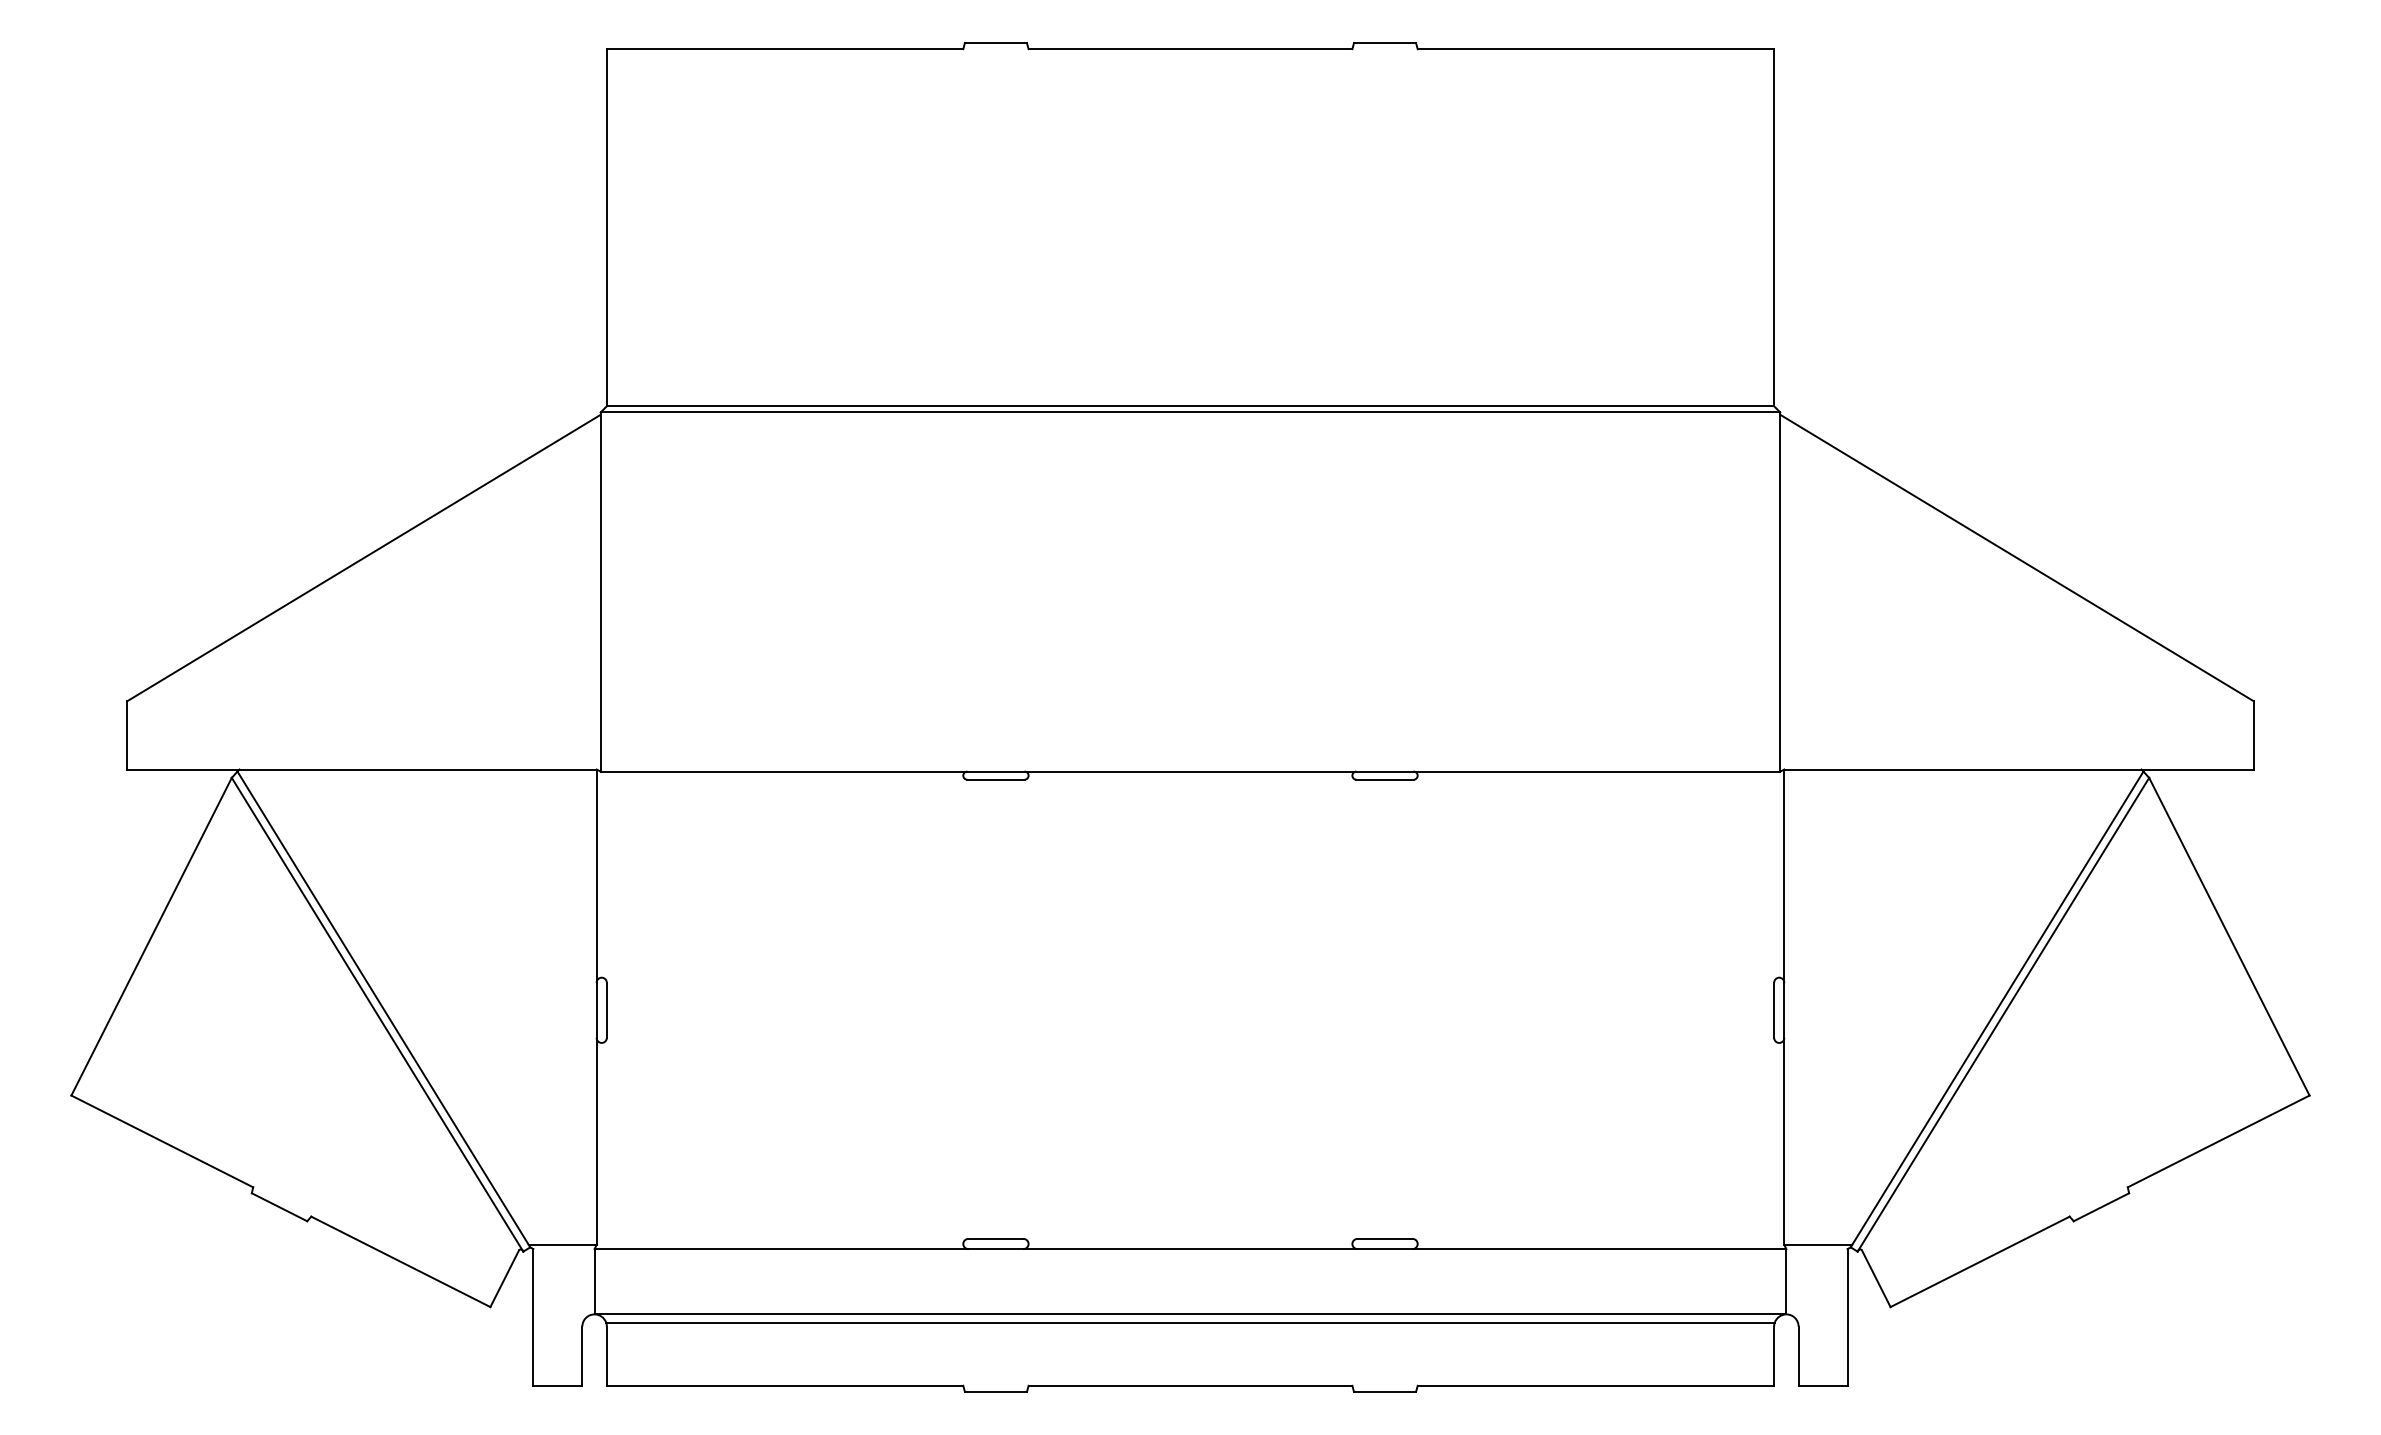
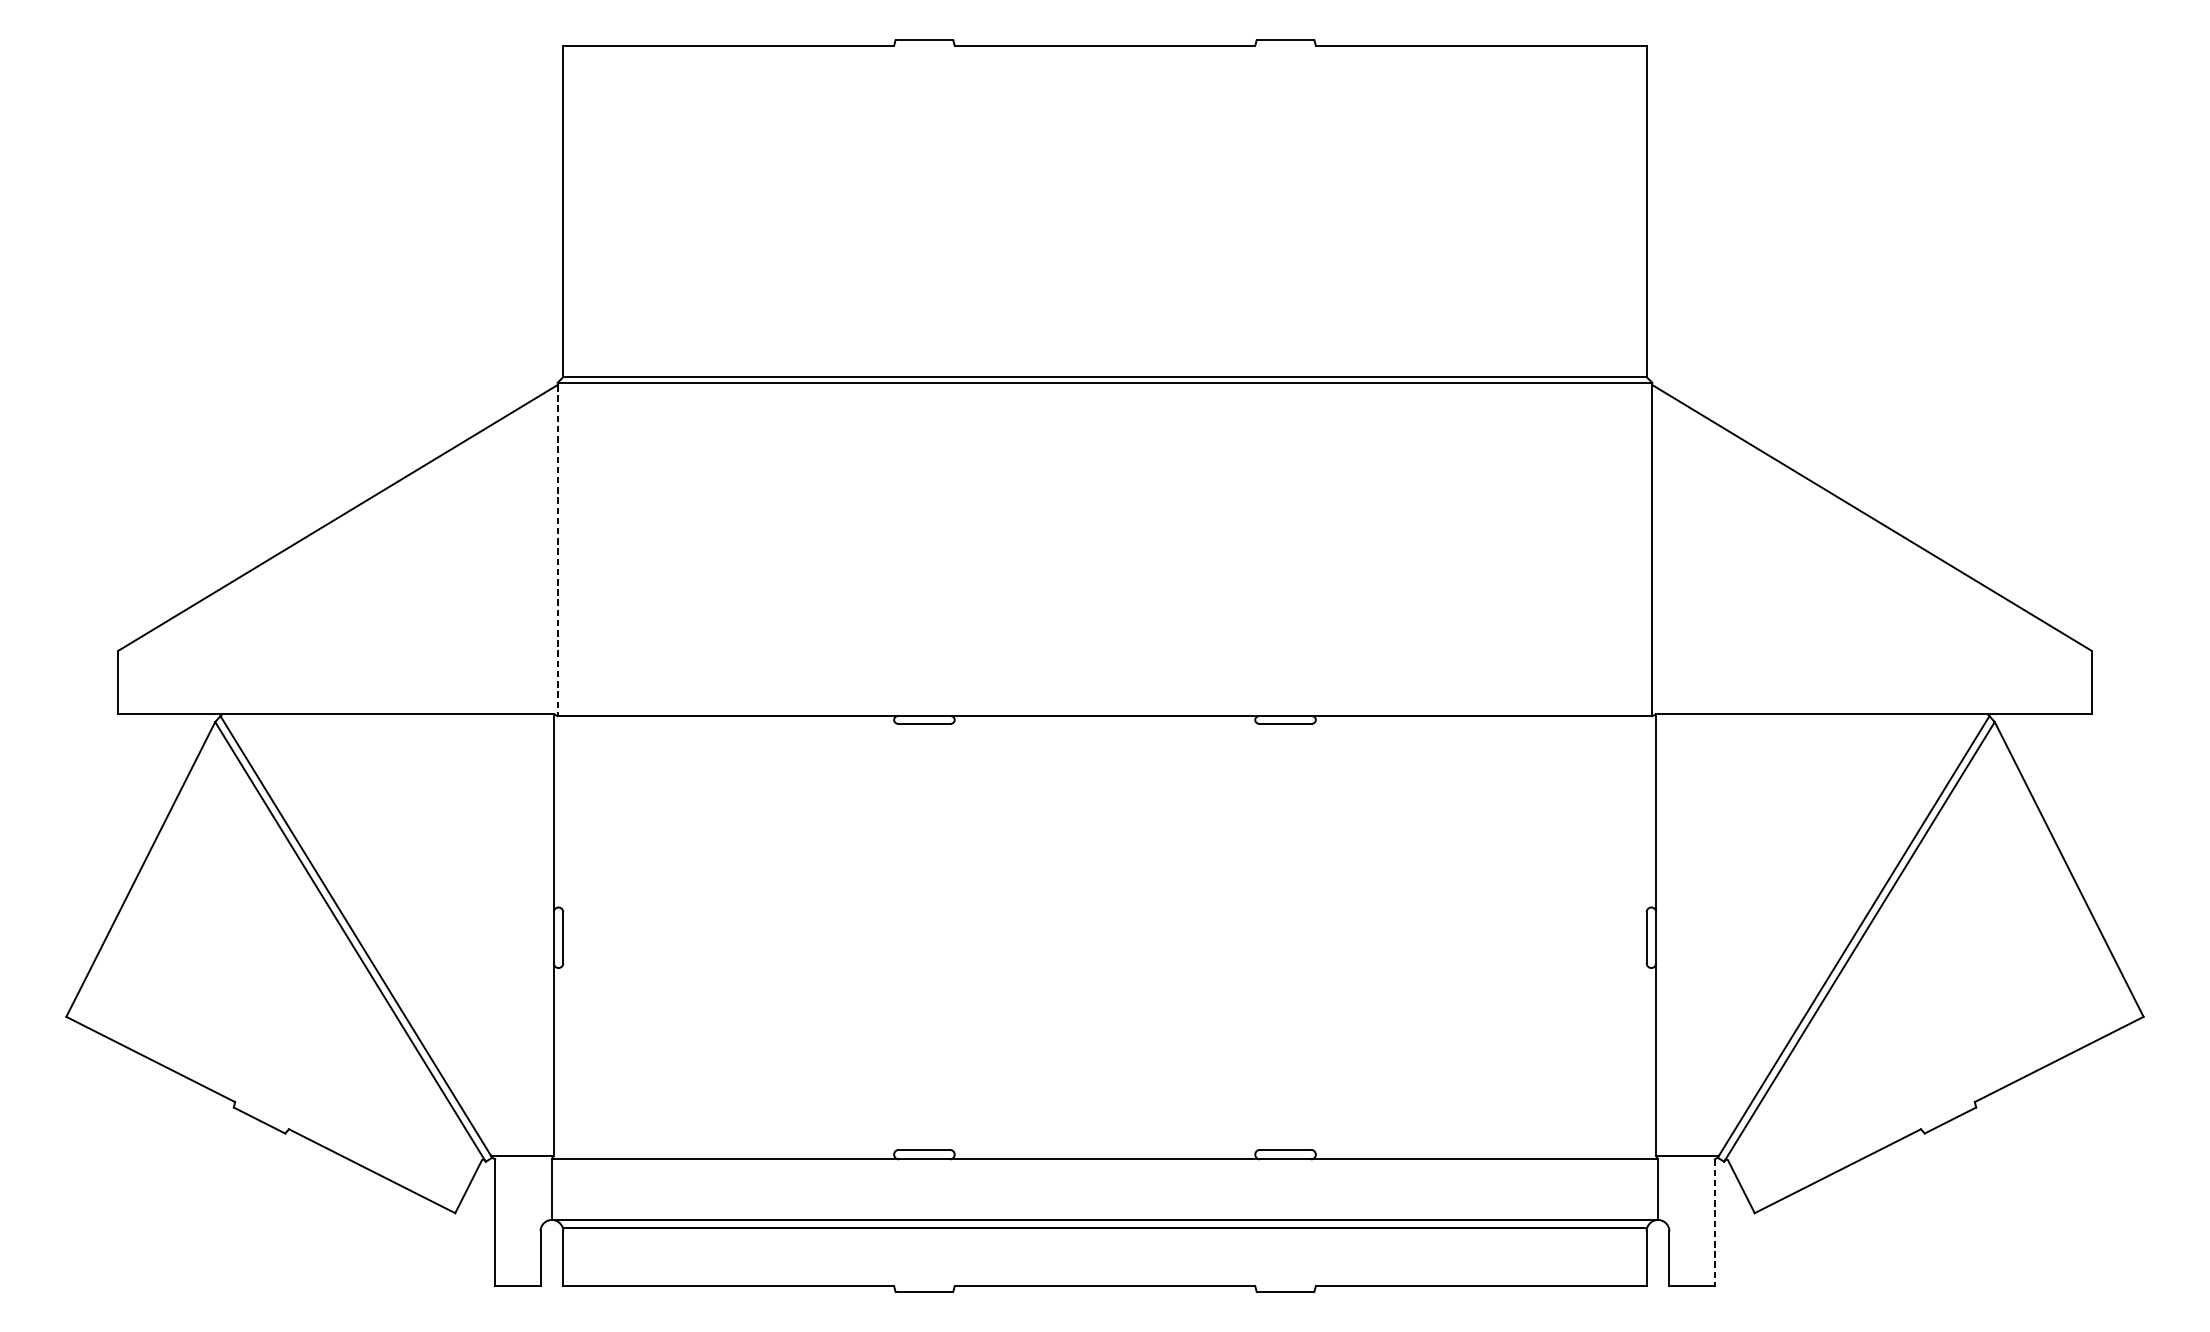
line: (600, 593) -> (557, 550), solid -> dashed
line: (1847, 1317) -> (1714, 1222), solid -> dashed

